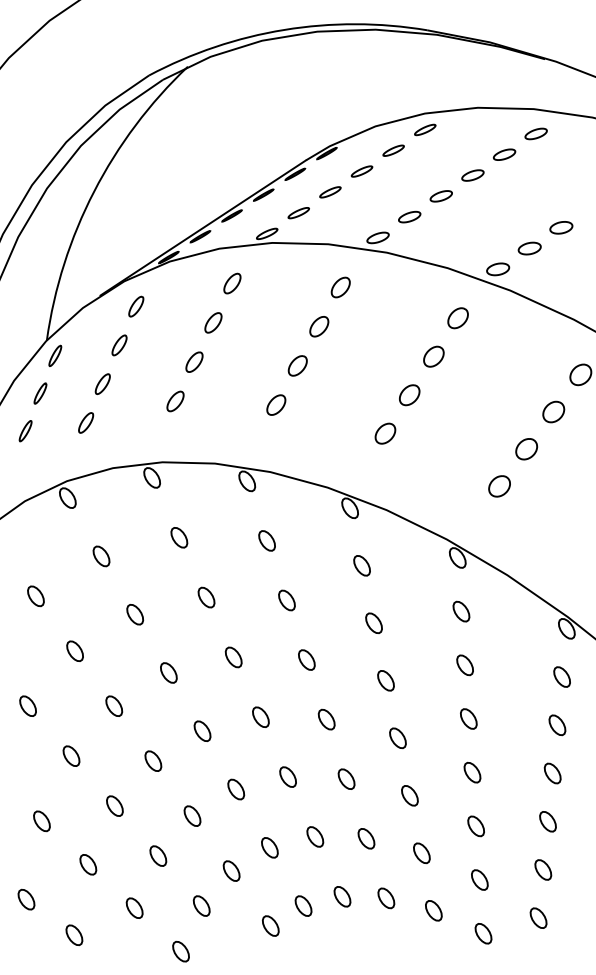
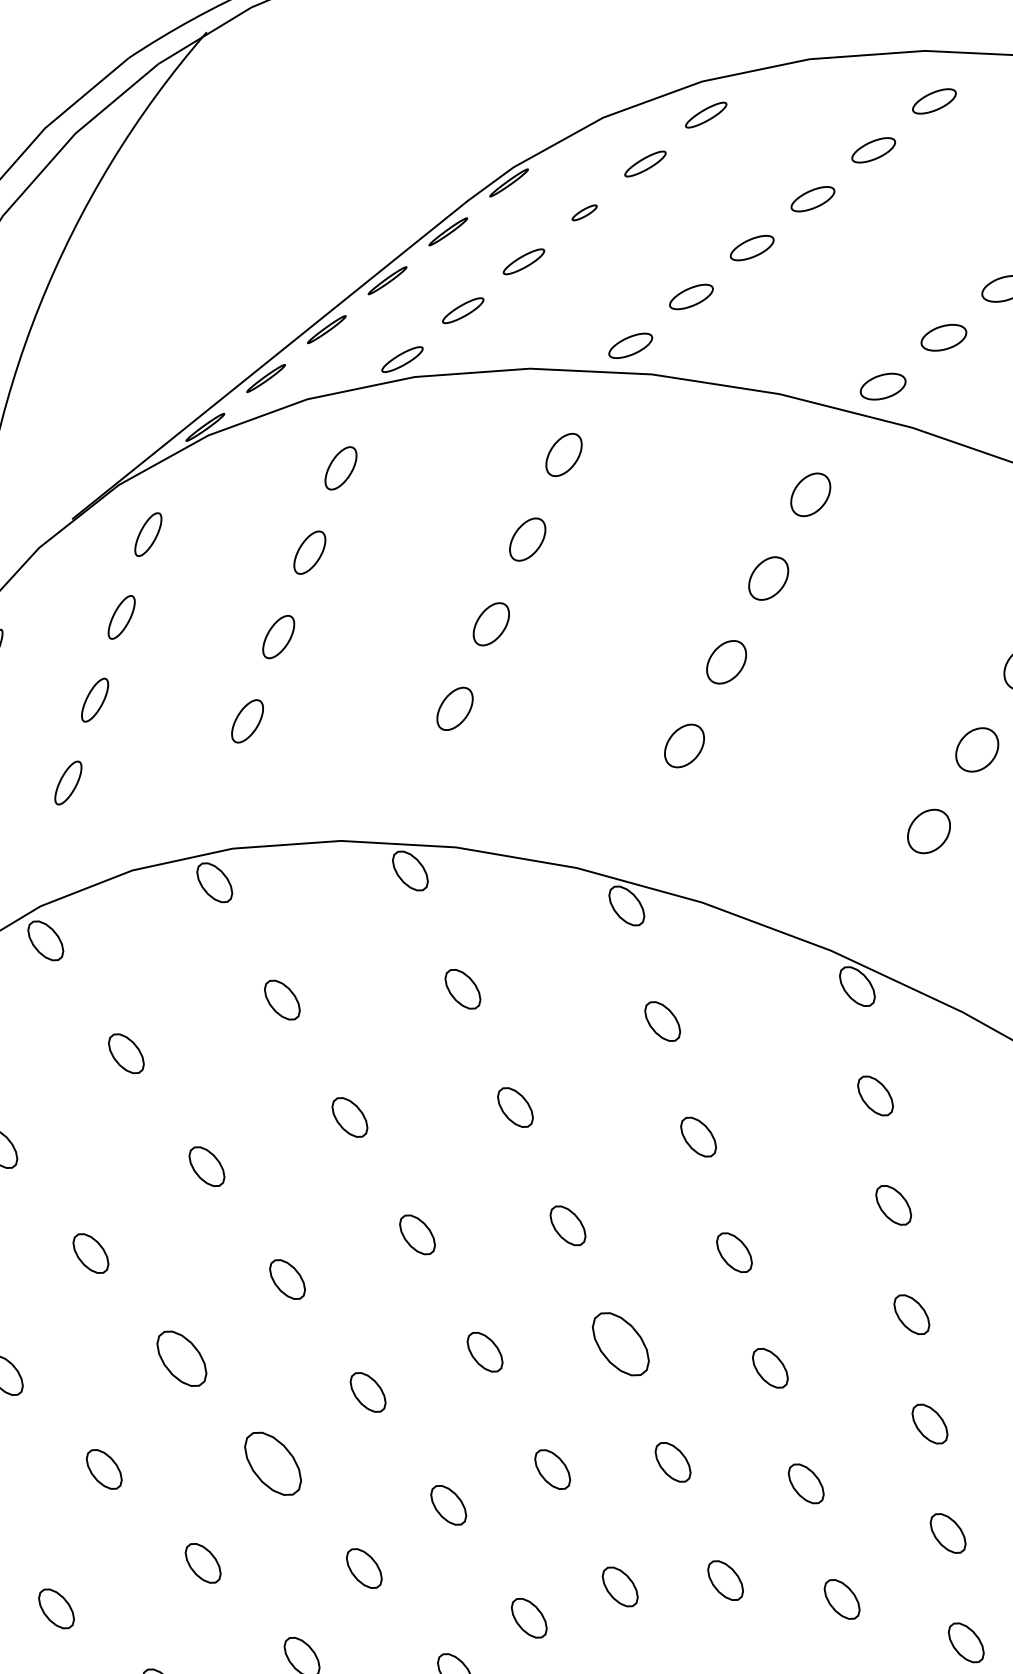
part: (361, 171) -> (583, 212), size x0.6
part: (114, 705) -> (182, 1356), size x1.4
part: (326, 719) -> (620, 1343), size x1.6
part: (153, 760) -> (273, 1462), size x1.6

